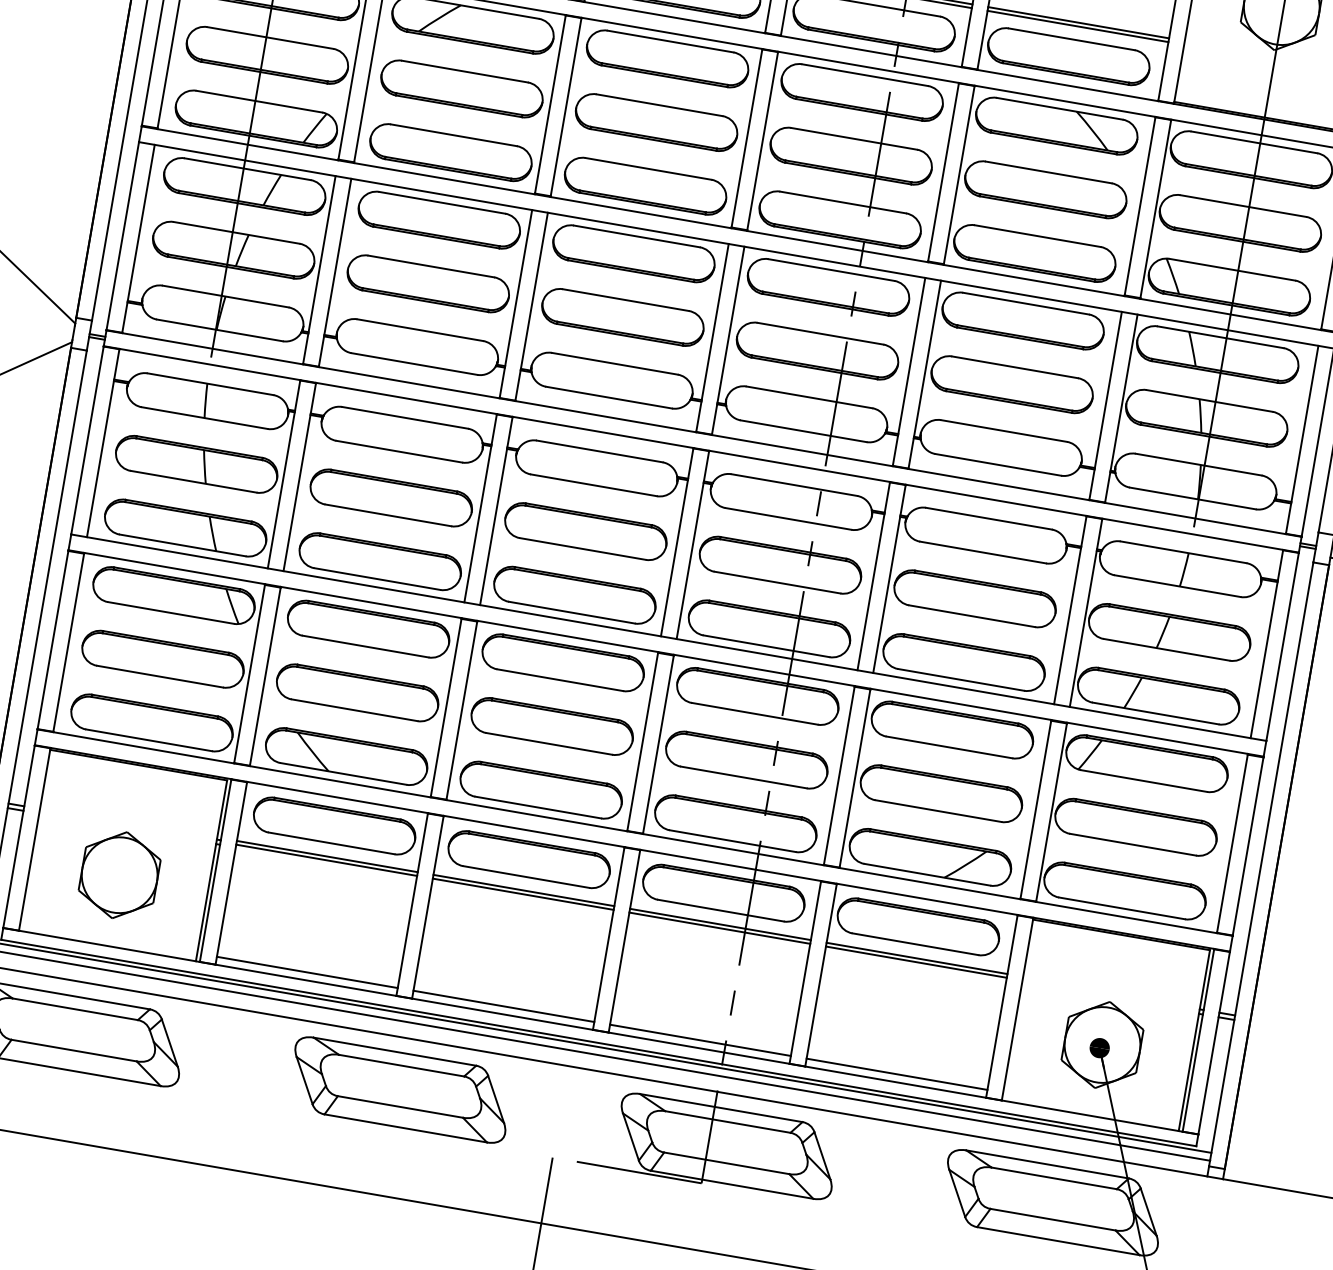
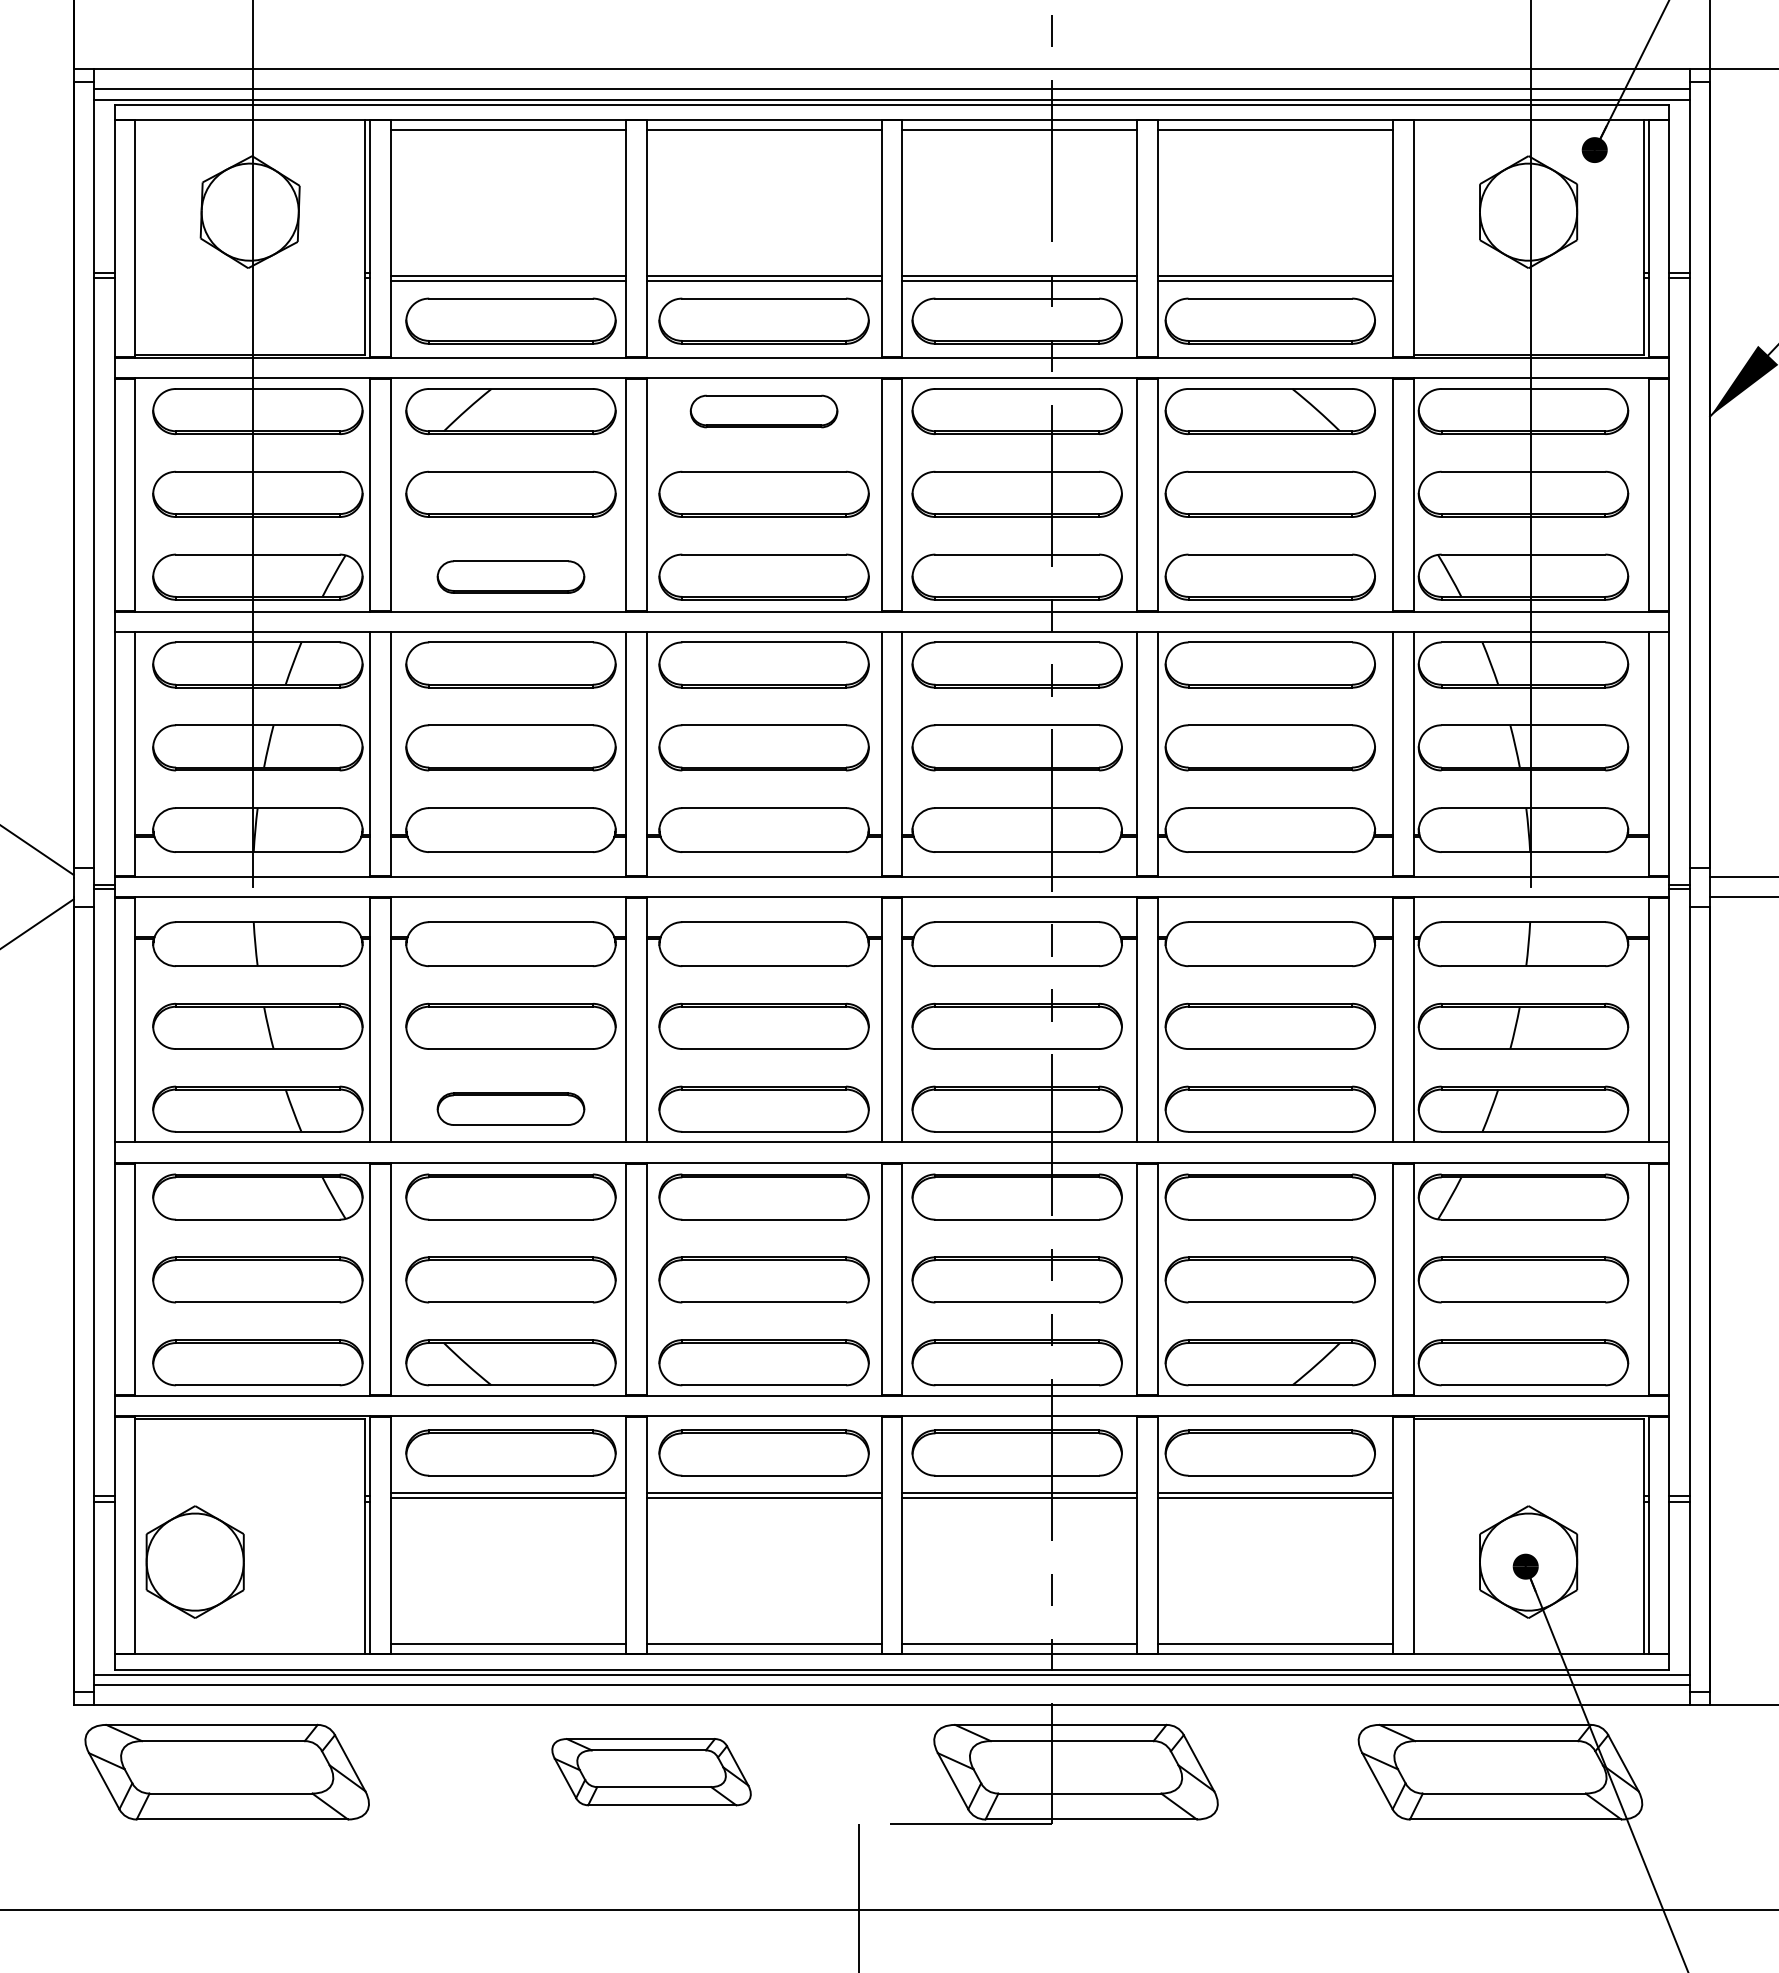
part: (667, 58) -> (763, 411), size x0.7
part: (450, 152) -> (510, 576), size x0.7
part: (380, 561) -> (510, 1108), size x0.7
part: (119, 874) -> (194, 1561), moved
part: (400, 1089) -> (651, 1771), size x0.7

